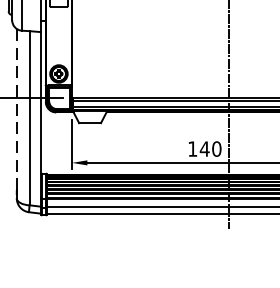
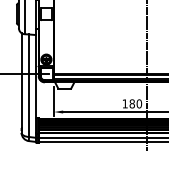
line: (16, 111) -> (21, 81), dashed -> solid
text: (205, 148) -> (132, 103), 140 -> 180

